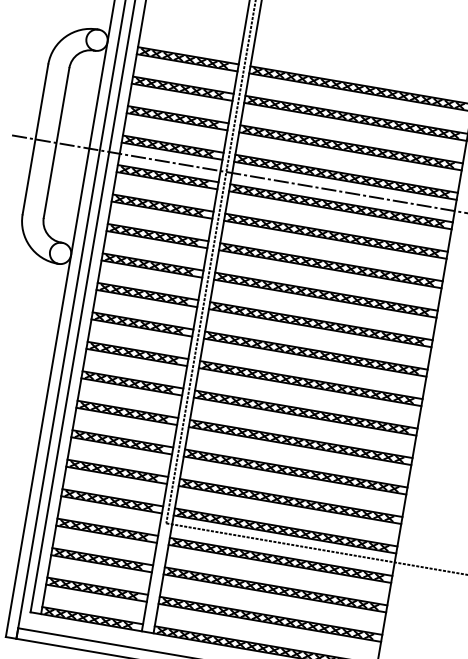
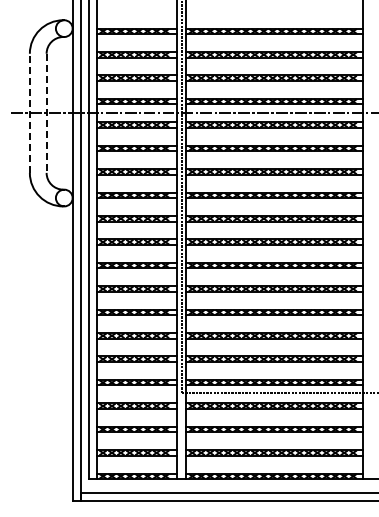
line: (34, 139) -> (29, 113), solid -> dashed
line: (56, 143) -> (46, 113), solid -> dashed

